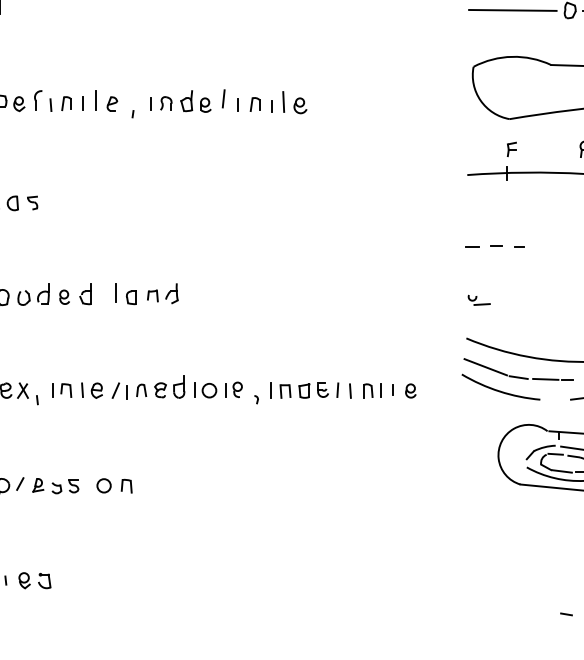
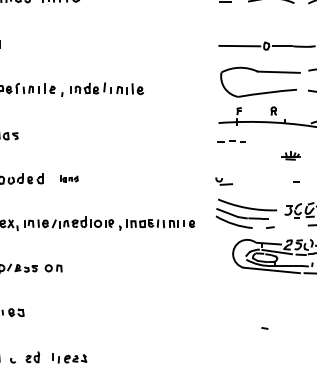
part: (495, 246) -> (231, 141), moved
part: (148, 293) -> (69, 178), size x0.6
part: (477, 300) -> (223, 181), size x1.6

